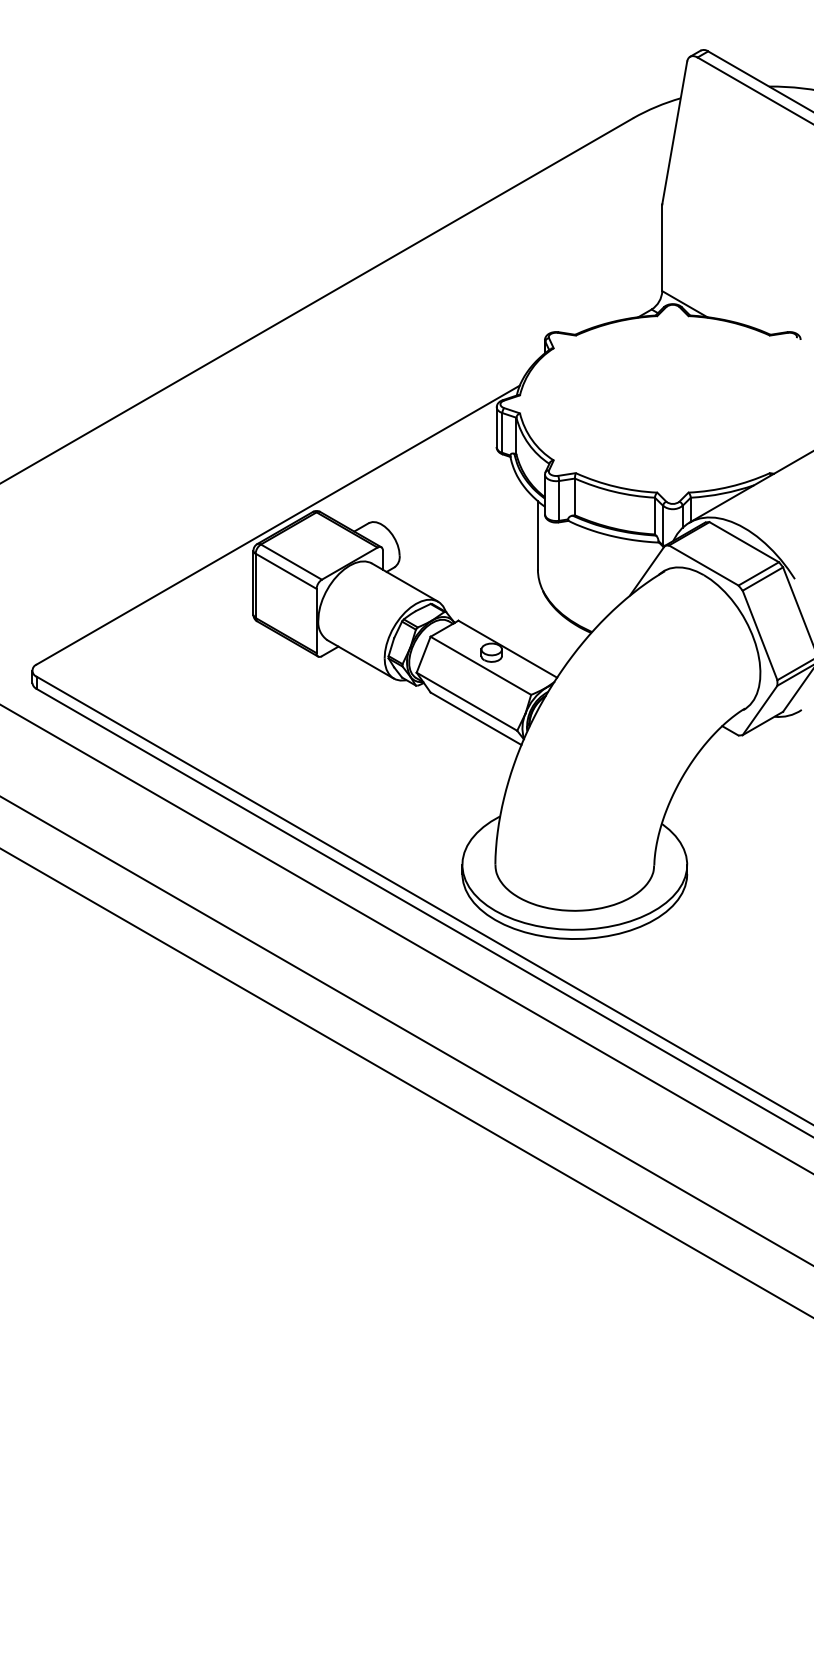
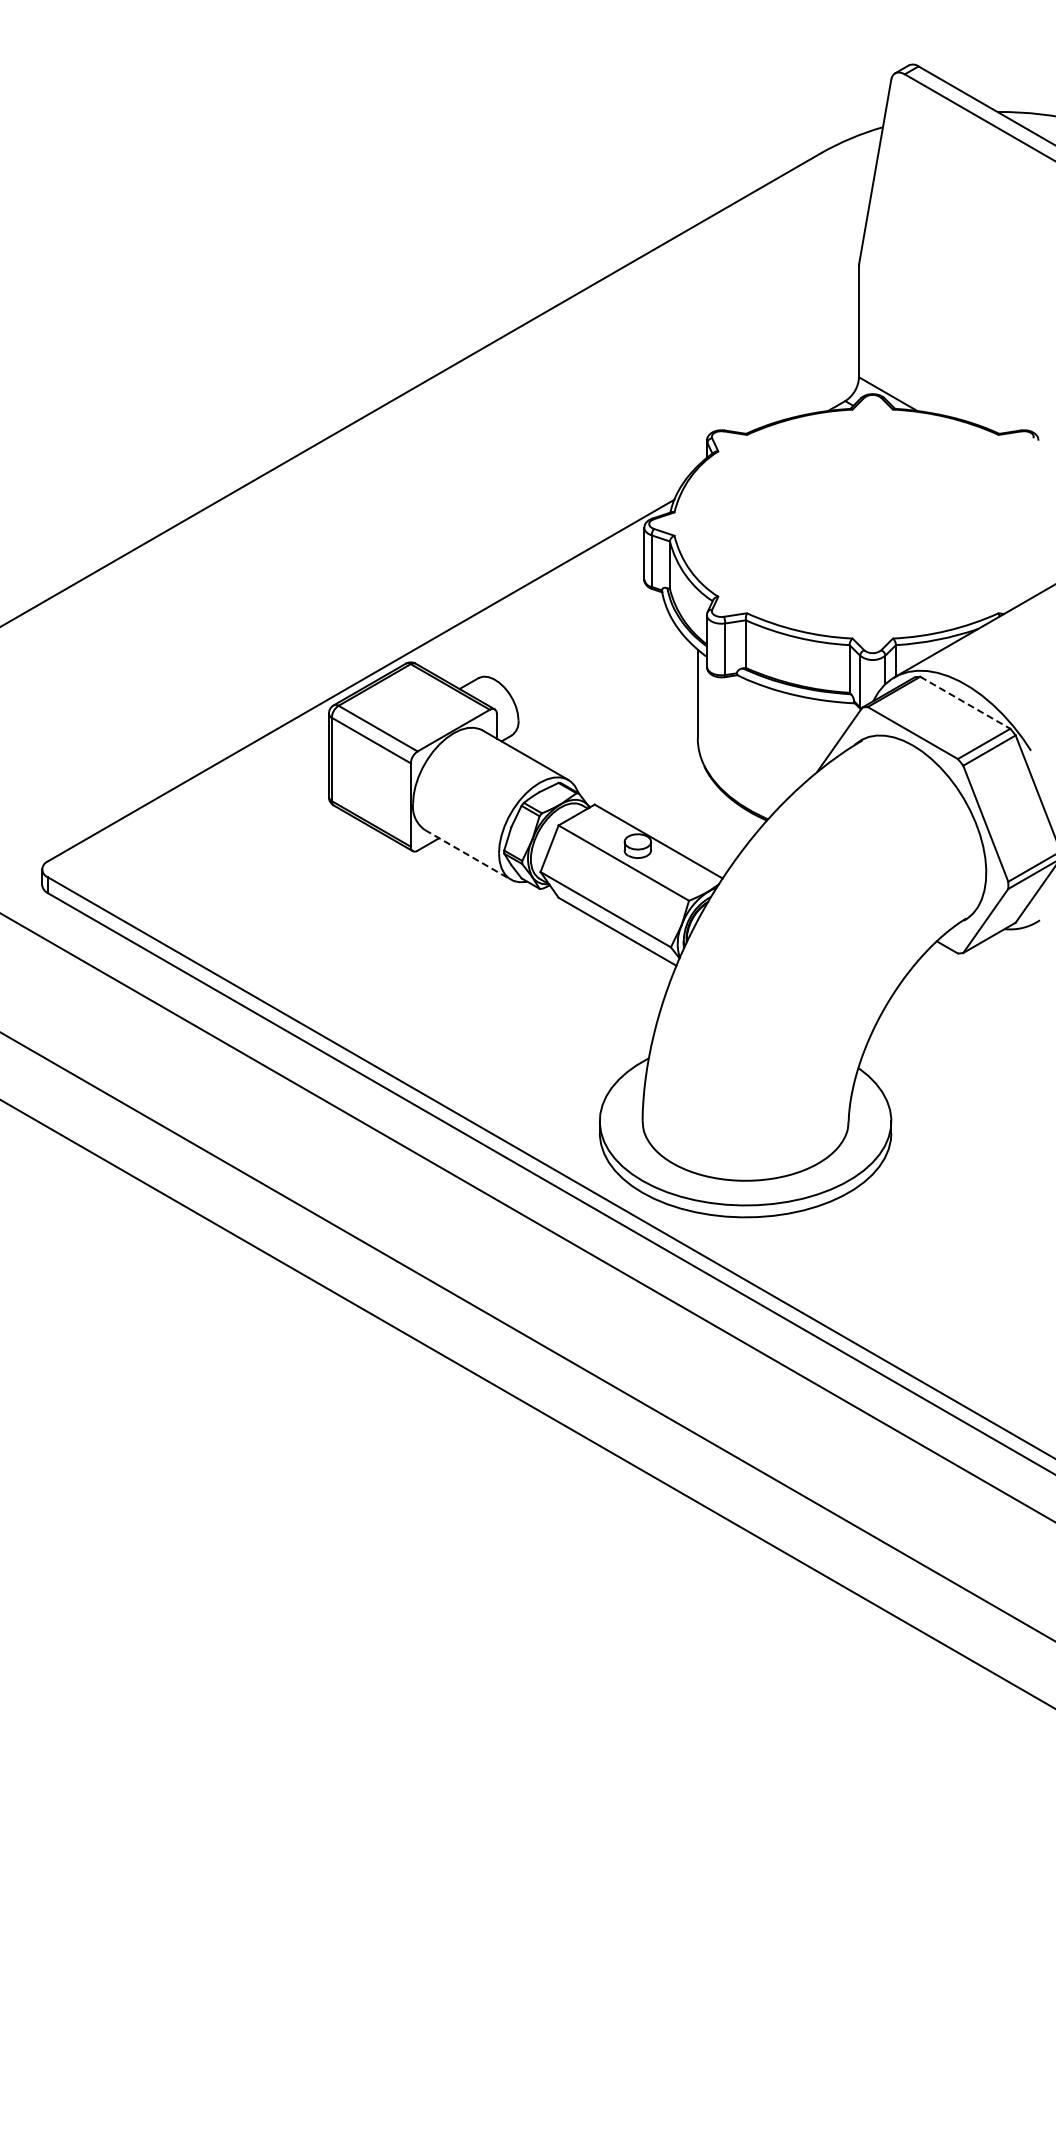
line: (744, 542) -> (965, 703), solid -> dashed
line: (360, 659) -> (467, 854), solid -> dashed

